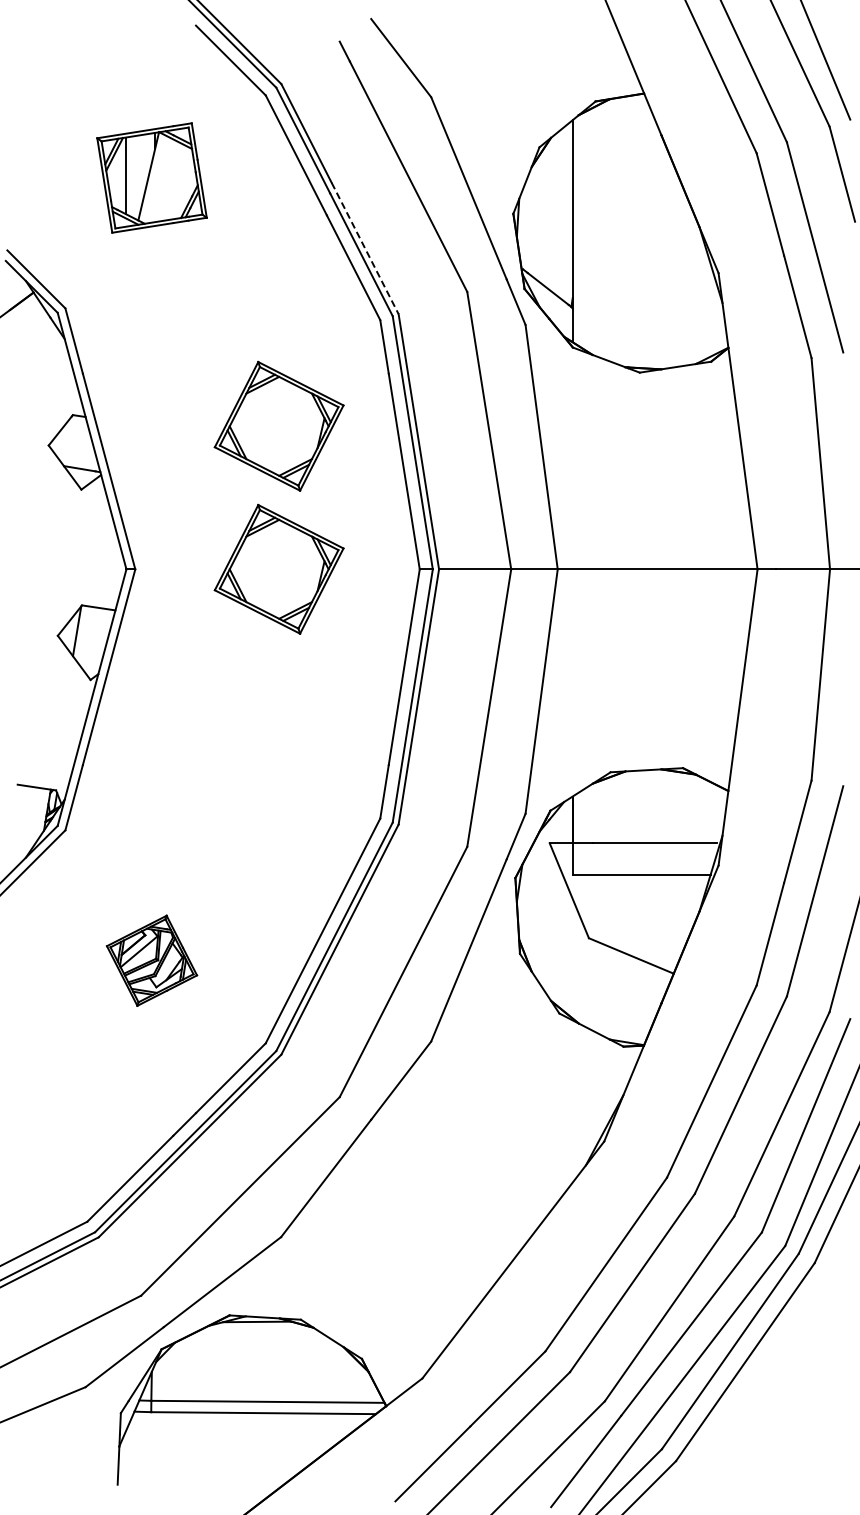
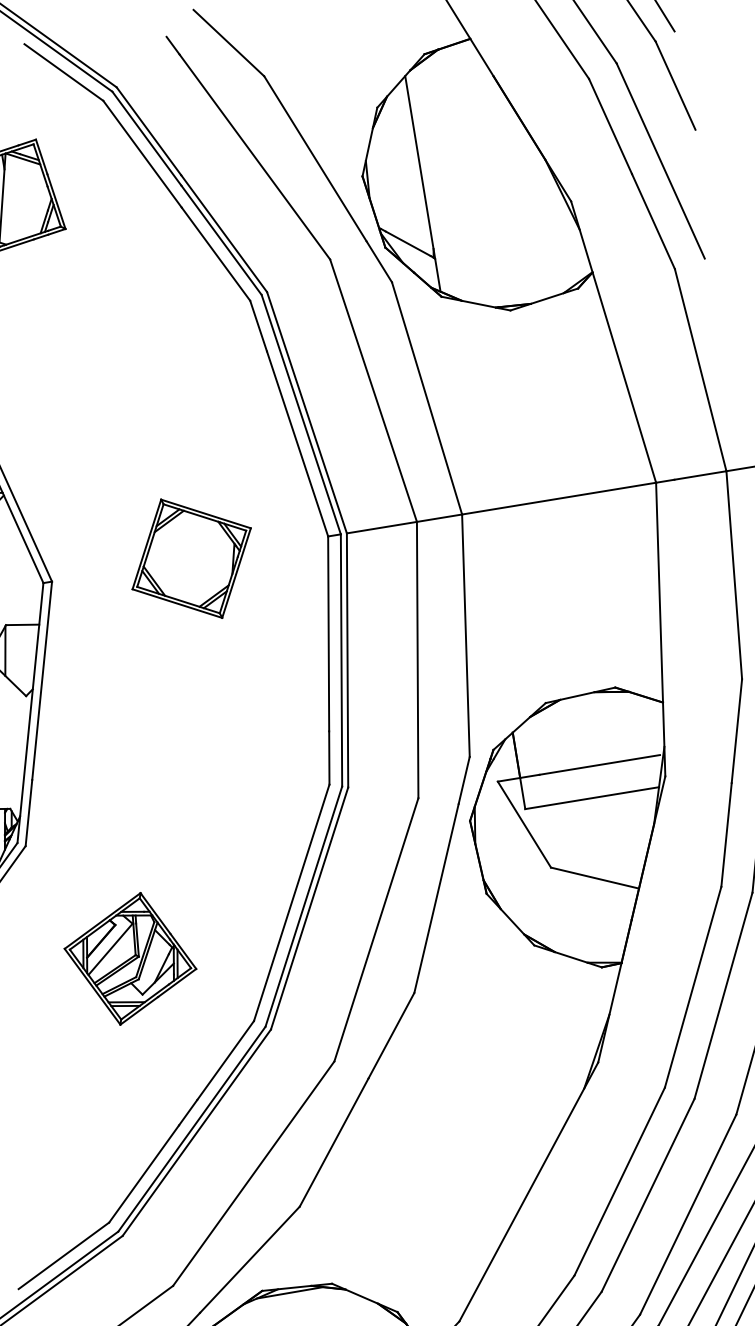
line: (365, 248) -> (224, 233), dashed -> solid
part: (278, 425) -> (168, 419), removed
part: (151, 960) -> (129, 958), size x1.43

